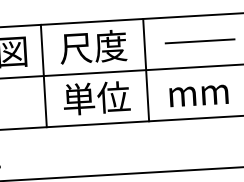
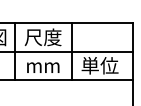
line: (200, 41) -> (102, 37), removed
text: (197, 91) -> (99, 65), mm -> 単位
text: (96, 97) -> (43, 65), 単位 -> mm

